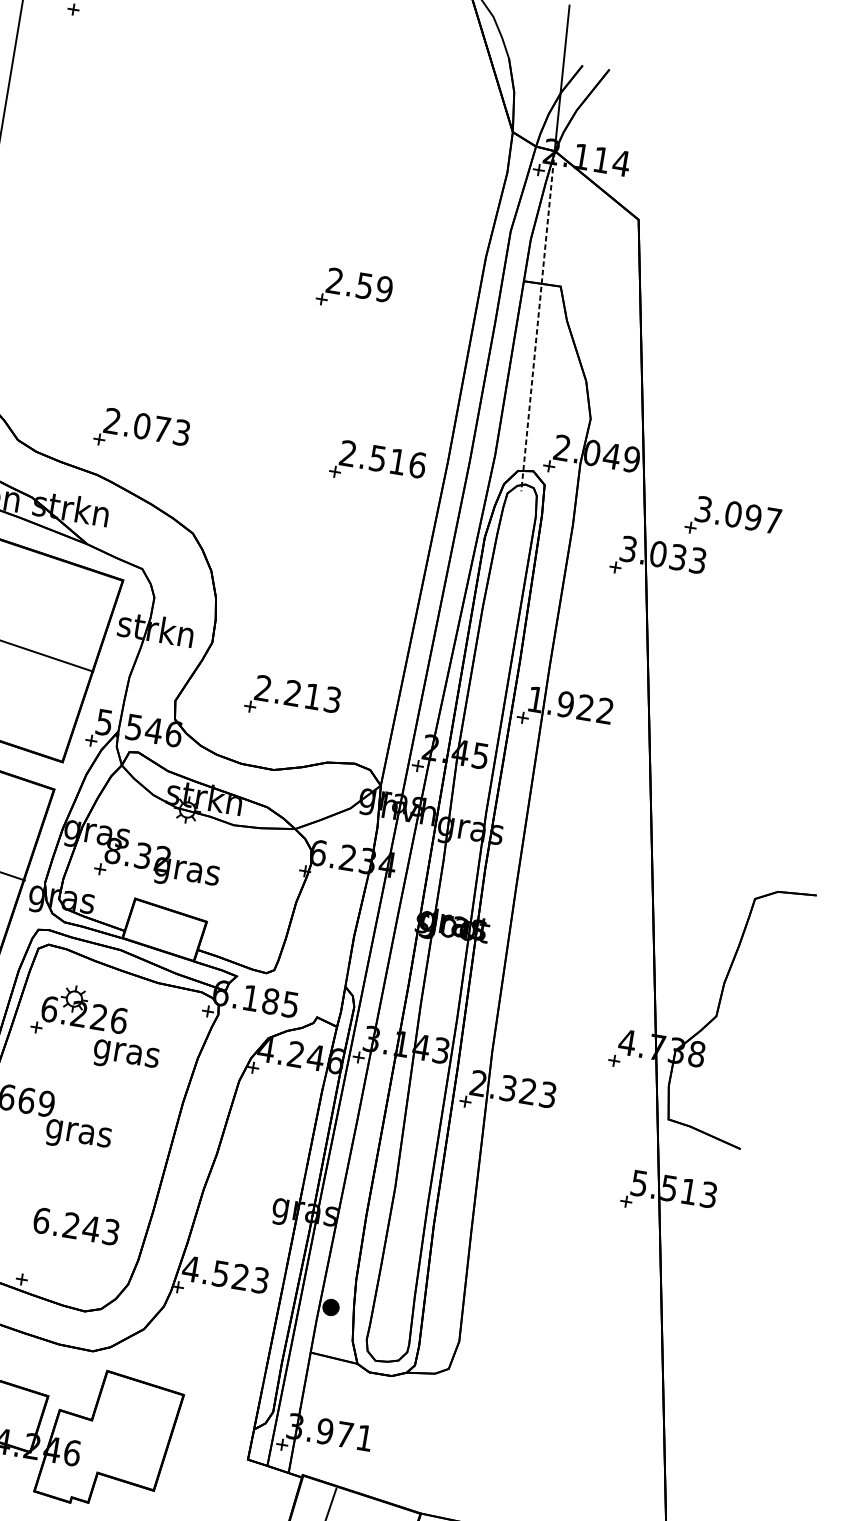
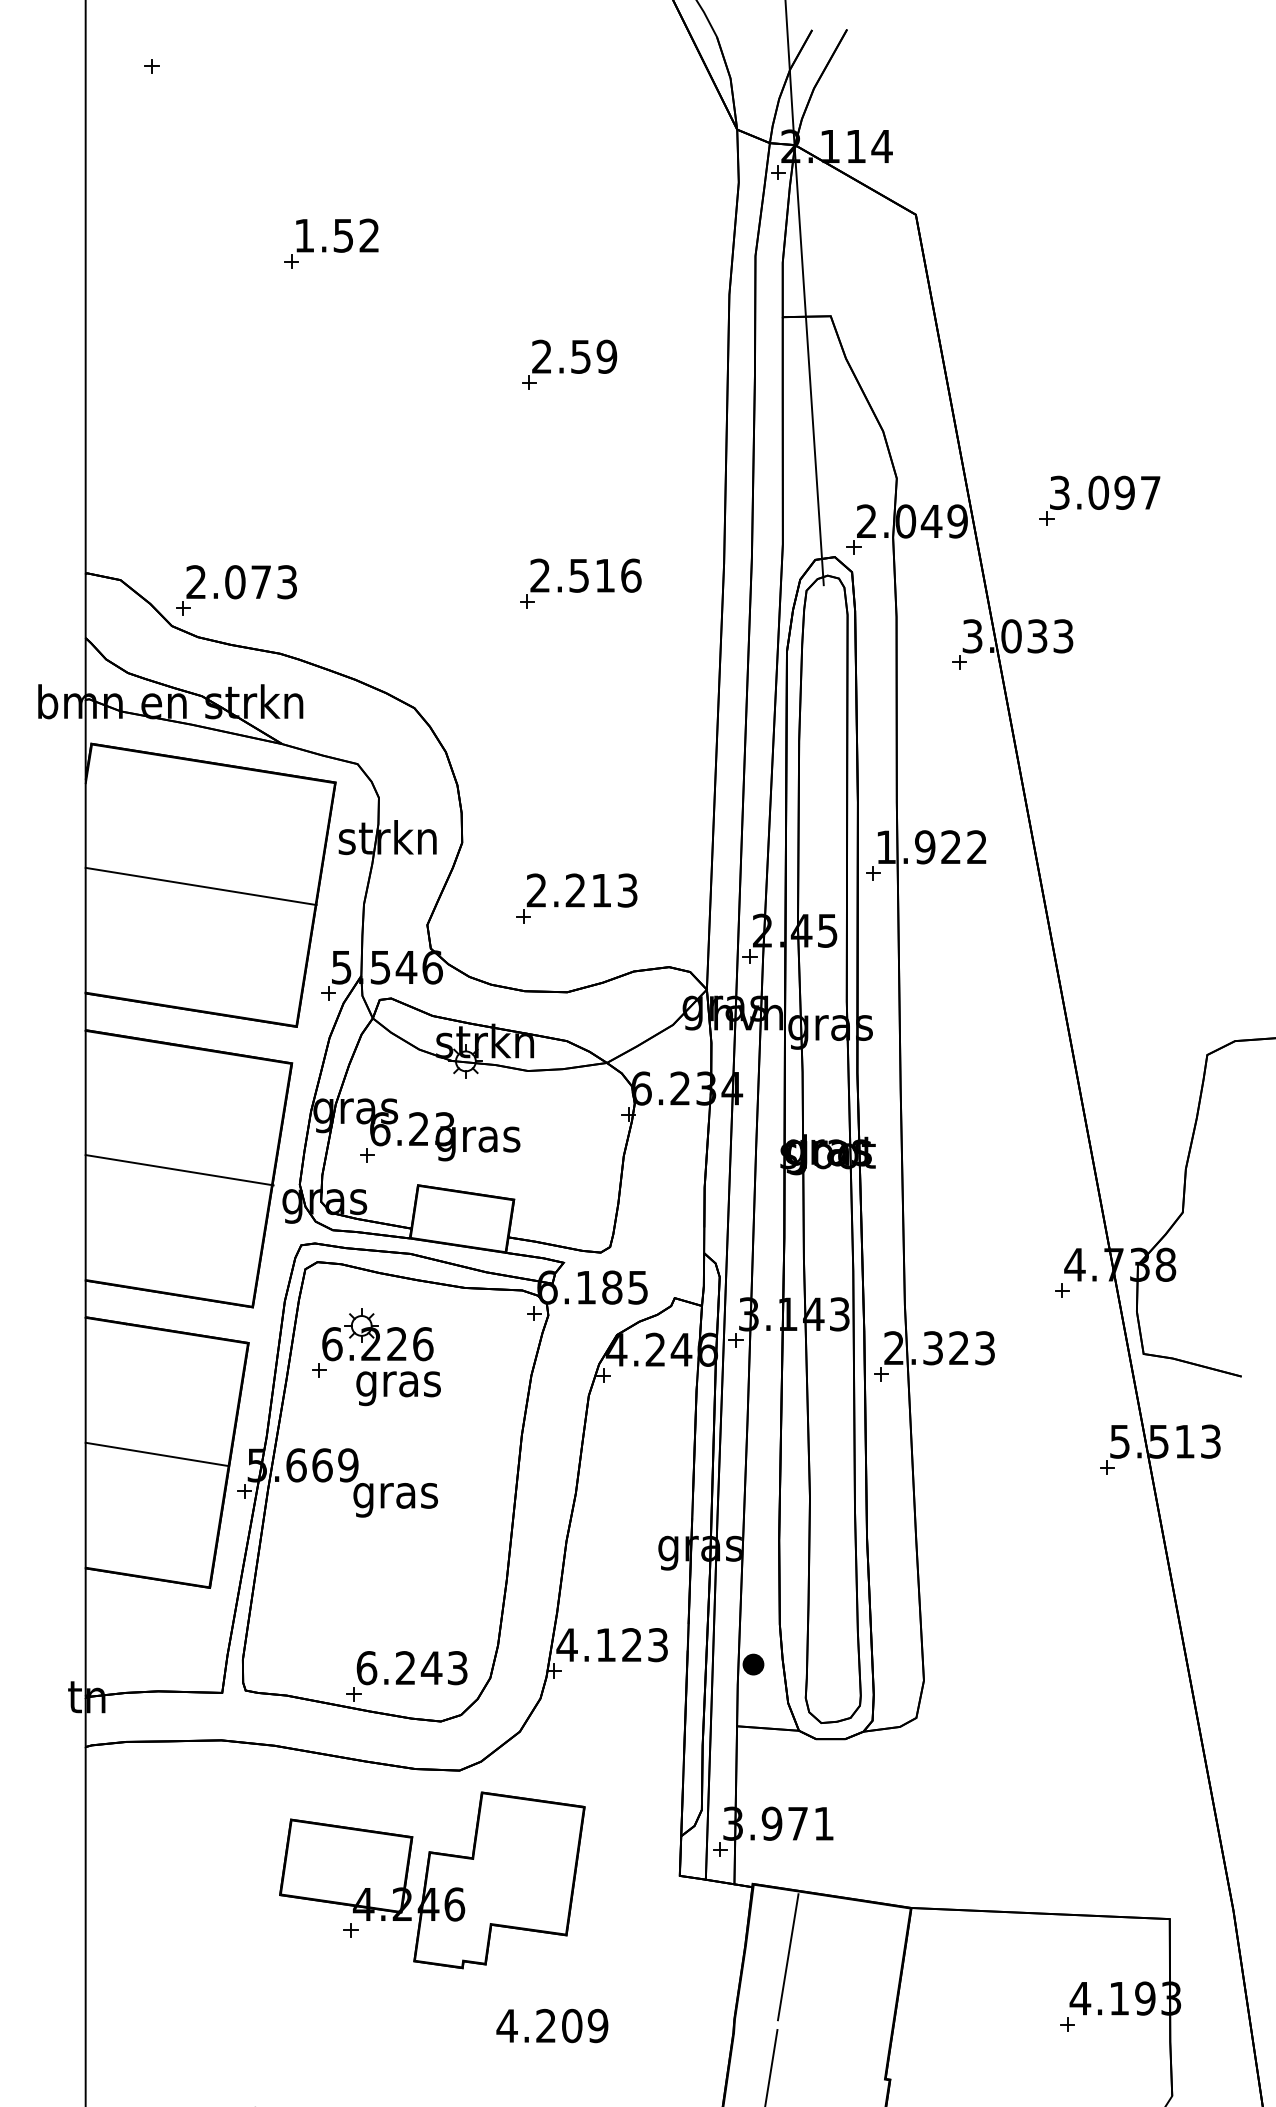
part: (188, 167) -> (331, 243), added
line: (538, 321) -> (809, 365), dashed -> solid
part: (142, 432) -> (236, 590), moved
part: (377, 464) -> (580, 583), moved
part: (733, 520) -> (1099, 500), moved
text: (137, 855) -> (411, 1129), 8.32 -> 6.23
text: (125, 1056) -> (398, 1388), moved
text: (75, 1226) -> (411, 1668), moved
text: (220, 1274) -> (605, 1645), 4.523 -> 4.123

